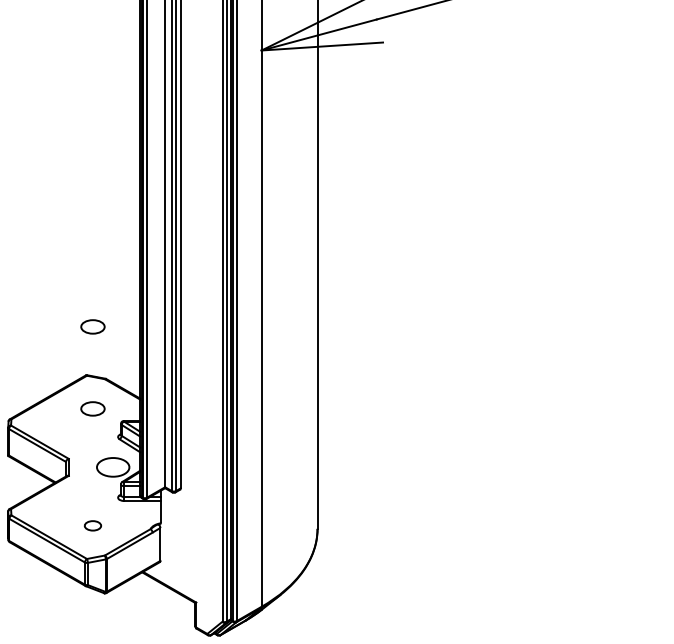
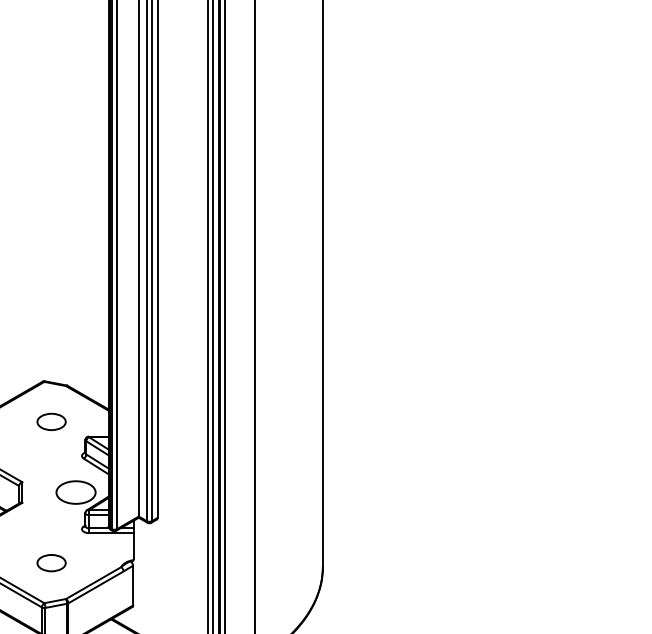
part: (92, 326) -> (51, 322), removed
part: (92, 525) -> (51, 562), size x1.43

